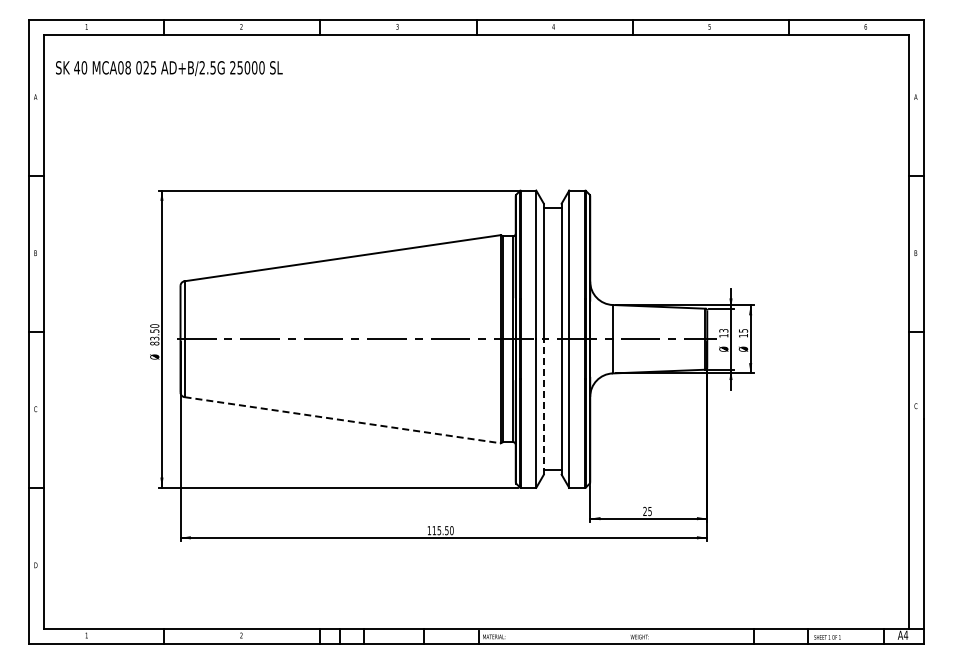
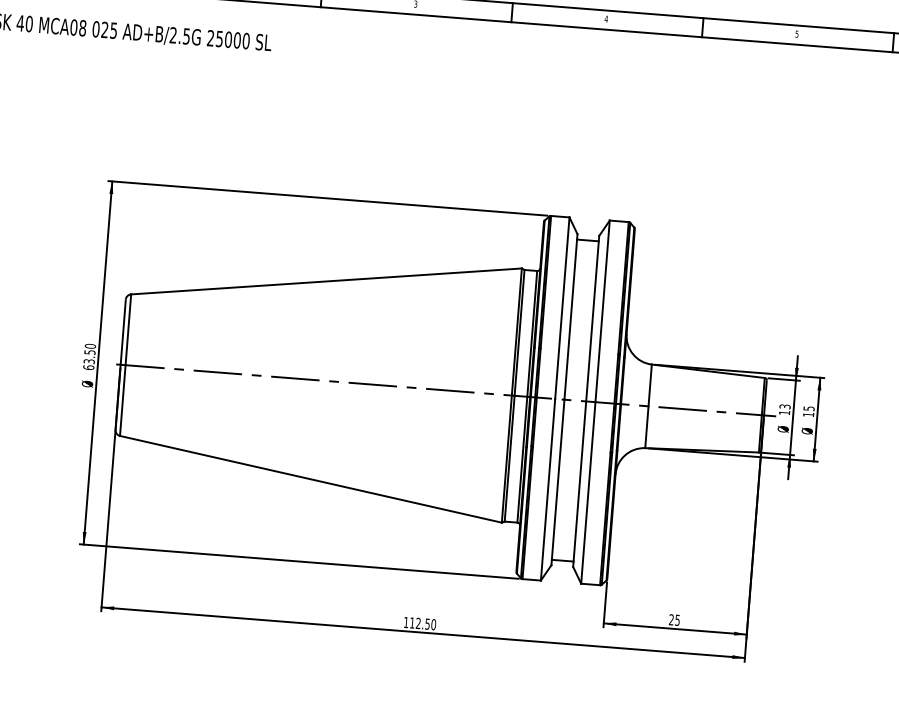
text: (154, 343) -> (88, 367), 83.50 -> 63.50
line: (543, 406) -> (557, 481), dashed -> solid
line: (342, 420) -> (310, 479), dashed -> solid
text: (439, 530) -> (418, 623), 115.50 -> 112.50

